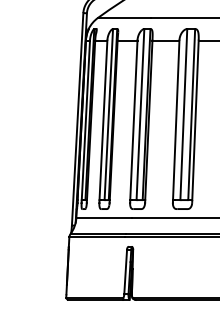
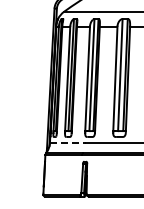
line: (104, 217) -> (68, 142), solid -> dashed

